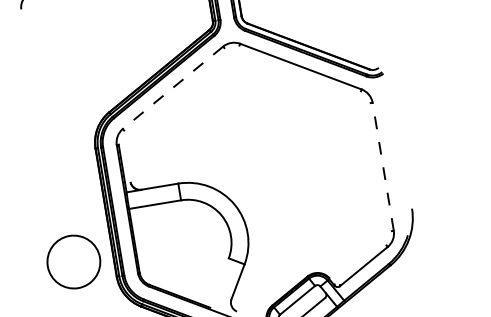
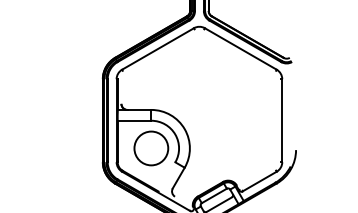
line: (172, 88) -> (157, 49), dashed -> solid
line: (383, 166) -> (282, 120), dashed -> solid
circle: (74, 262) -> (151, 148), moved

